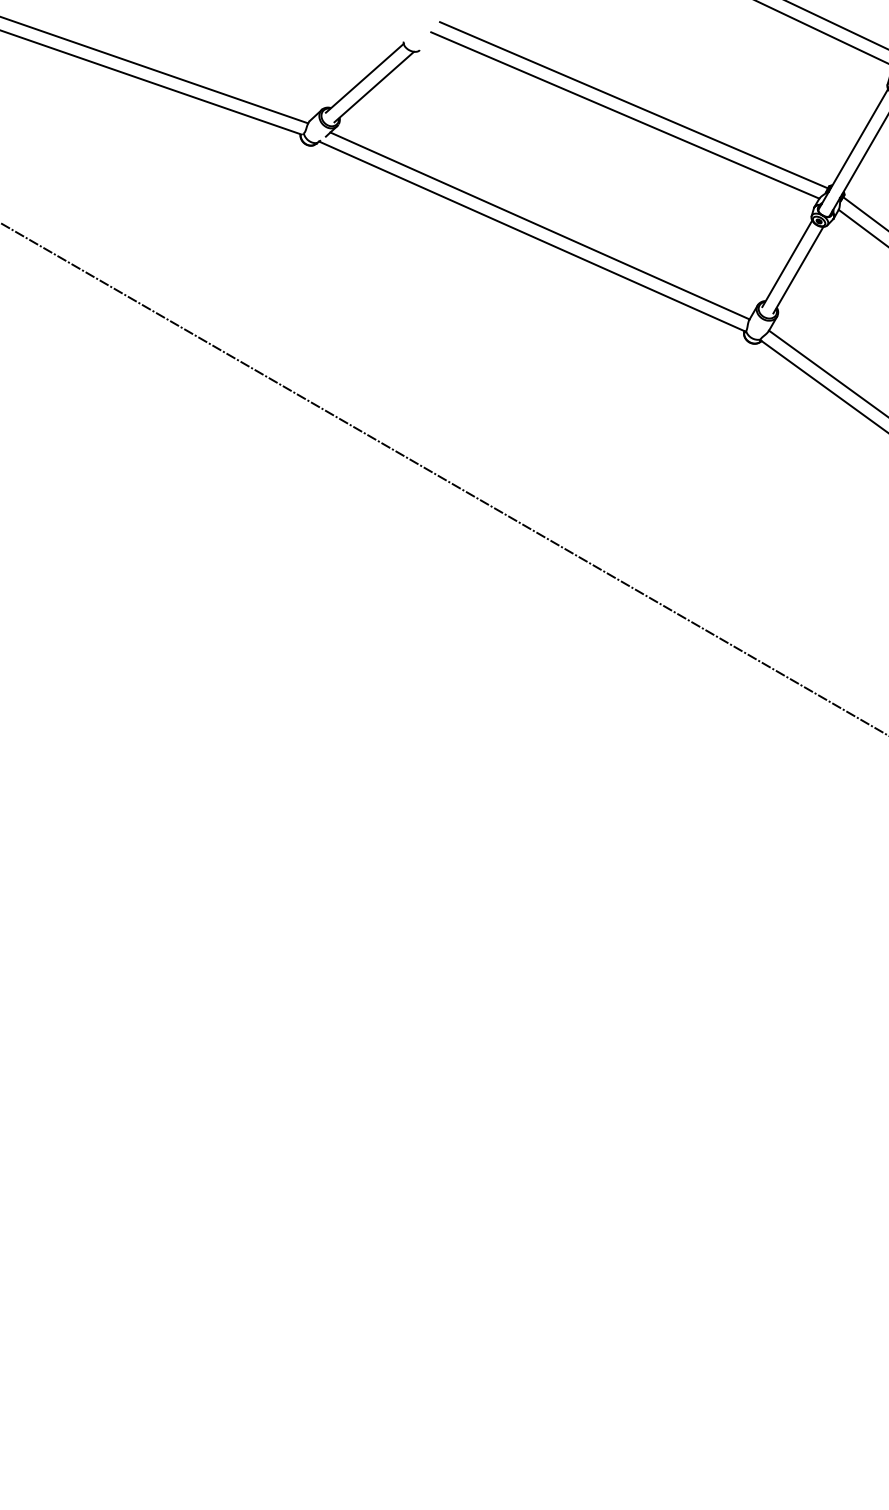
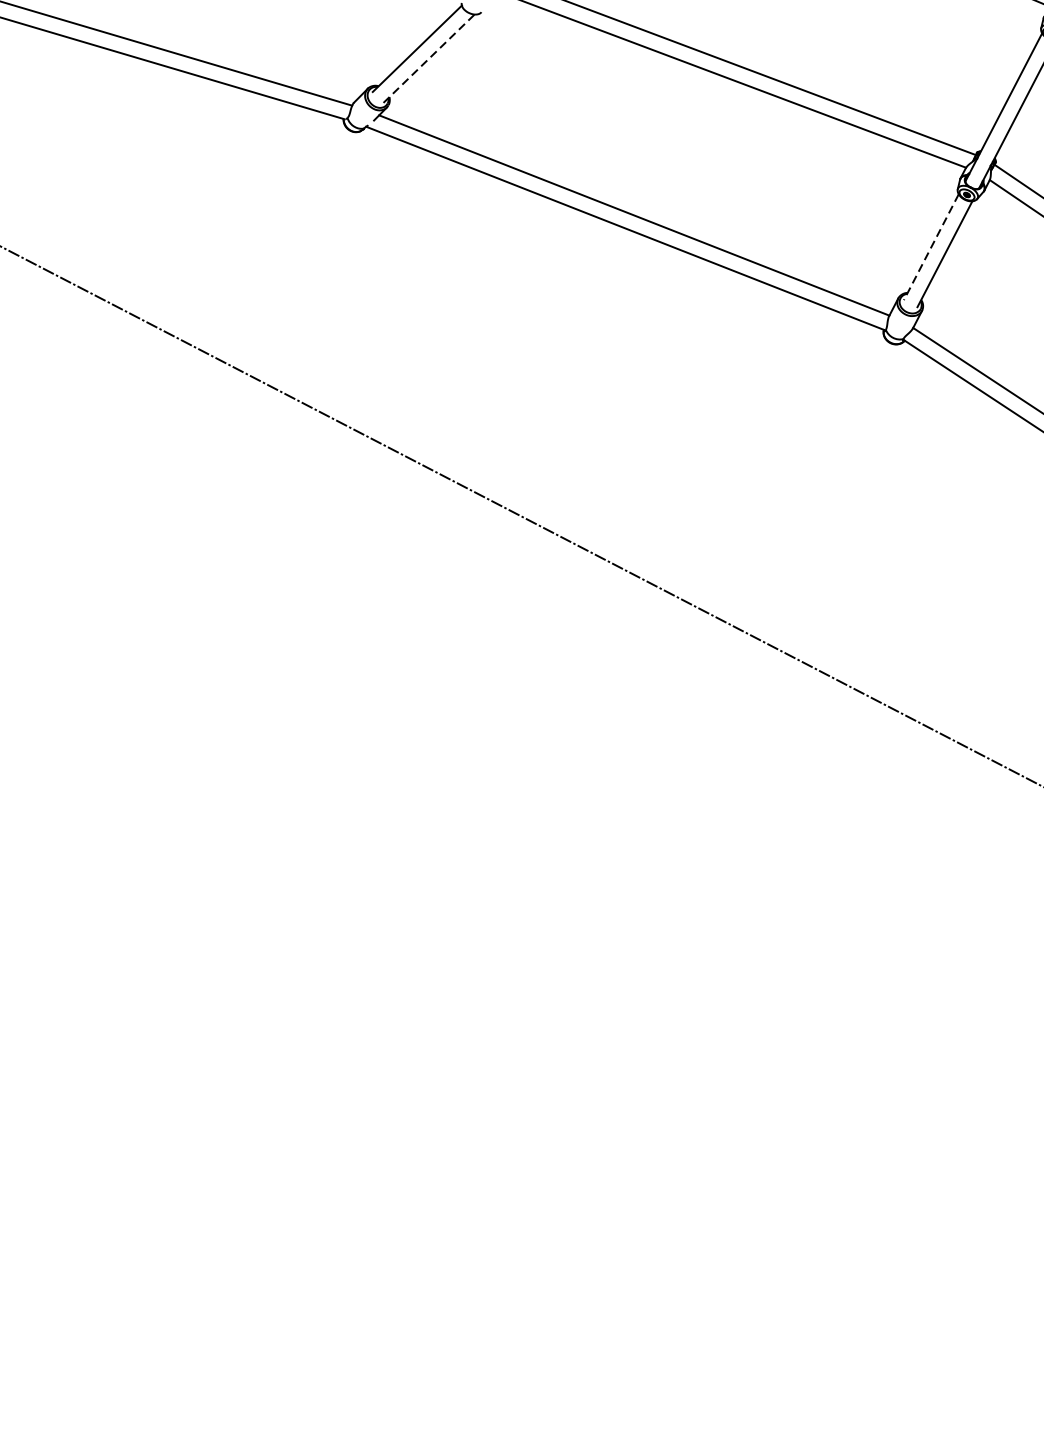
line: (374, 86) -> (429, 58), solid -> dashed
line: (787, 263) -> (931, 246), solid -> dashed

